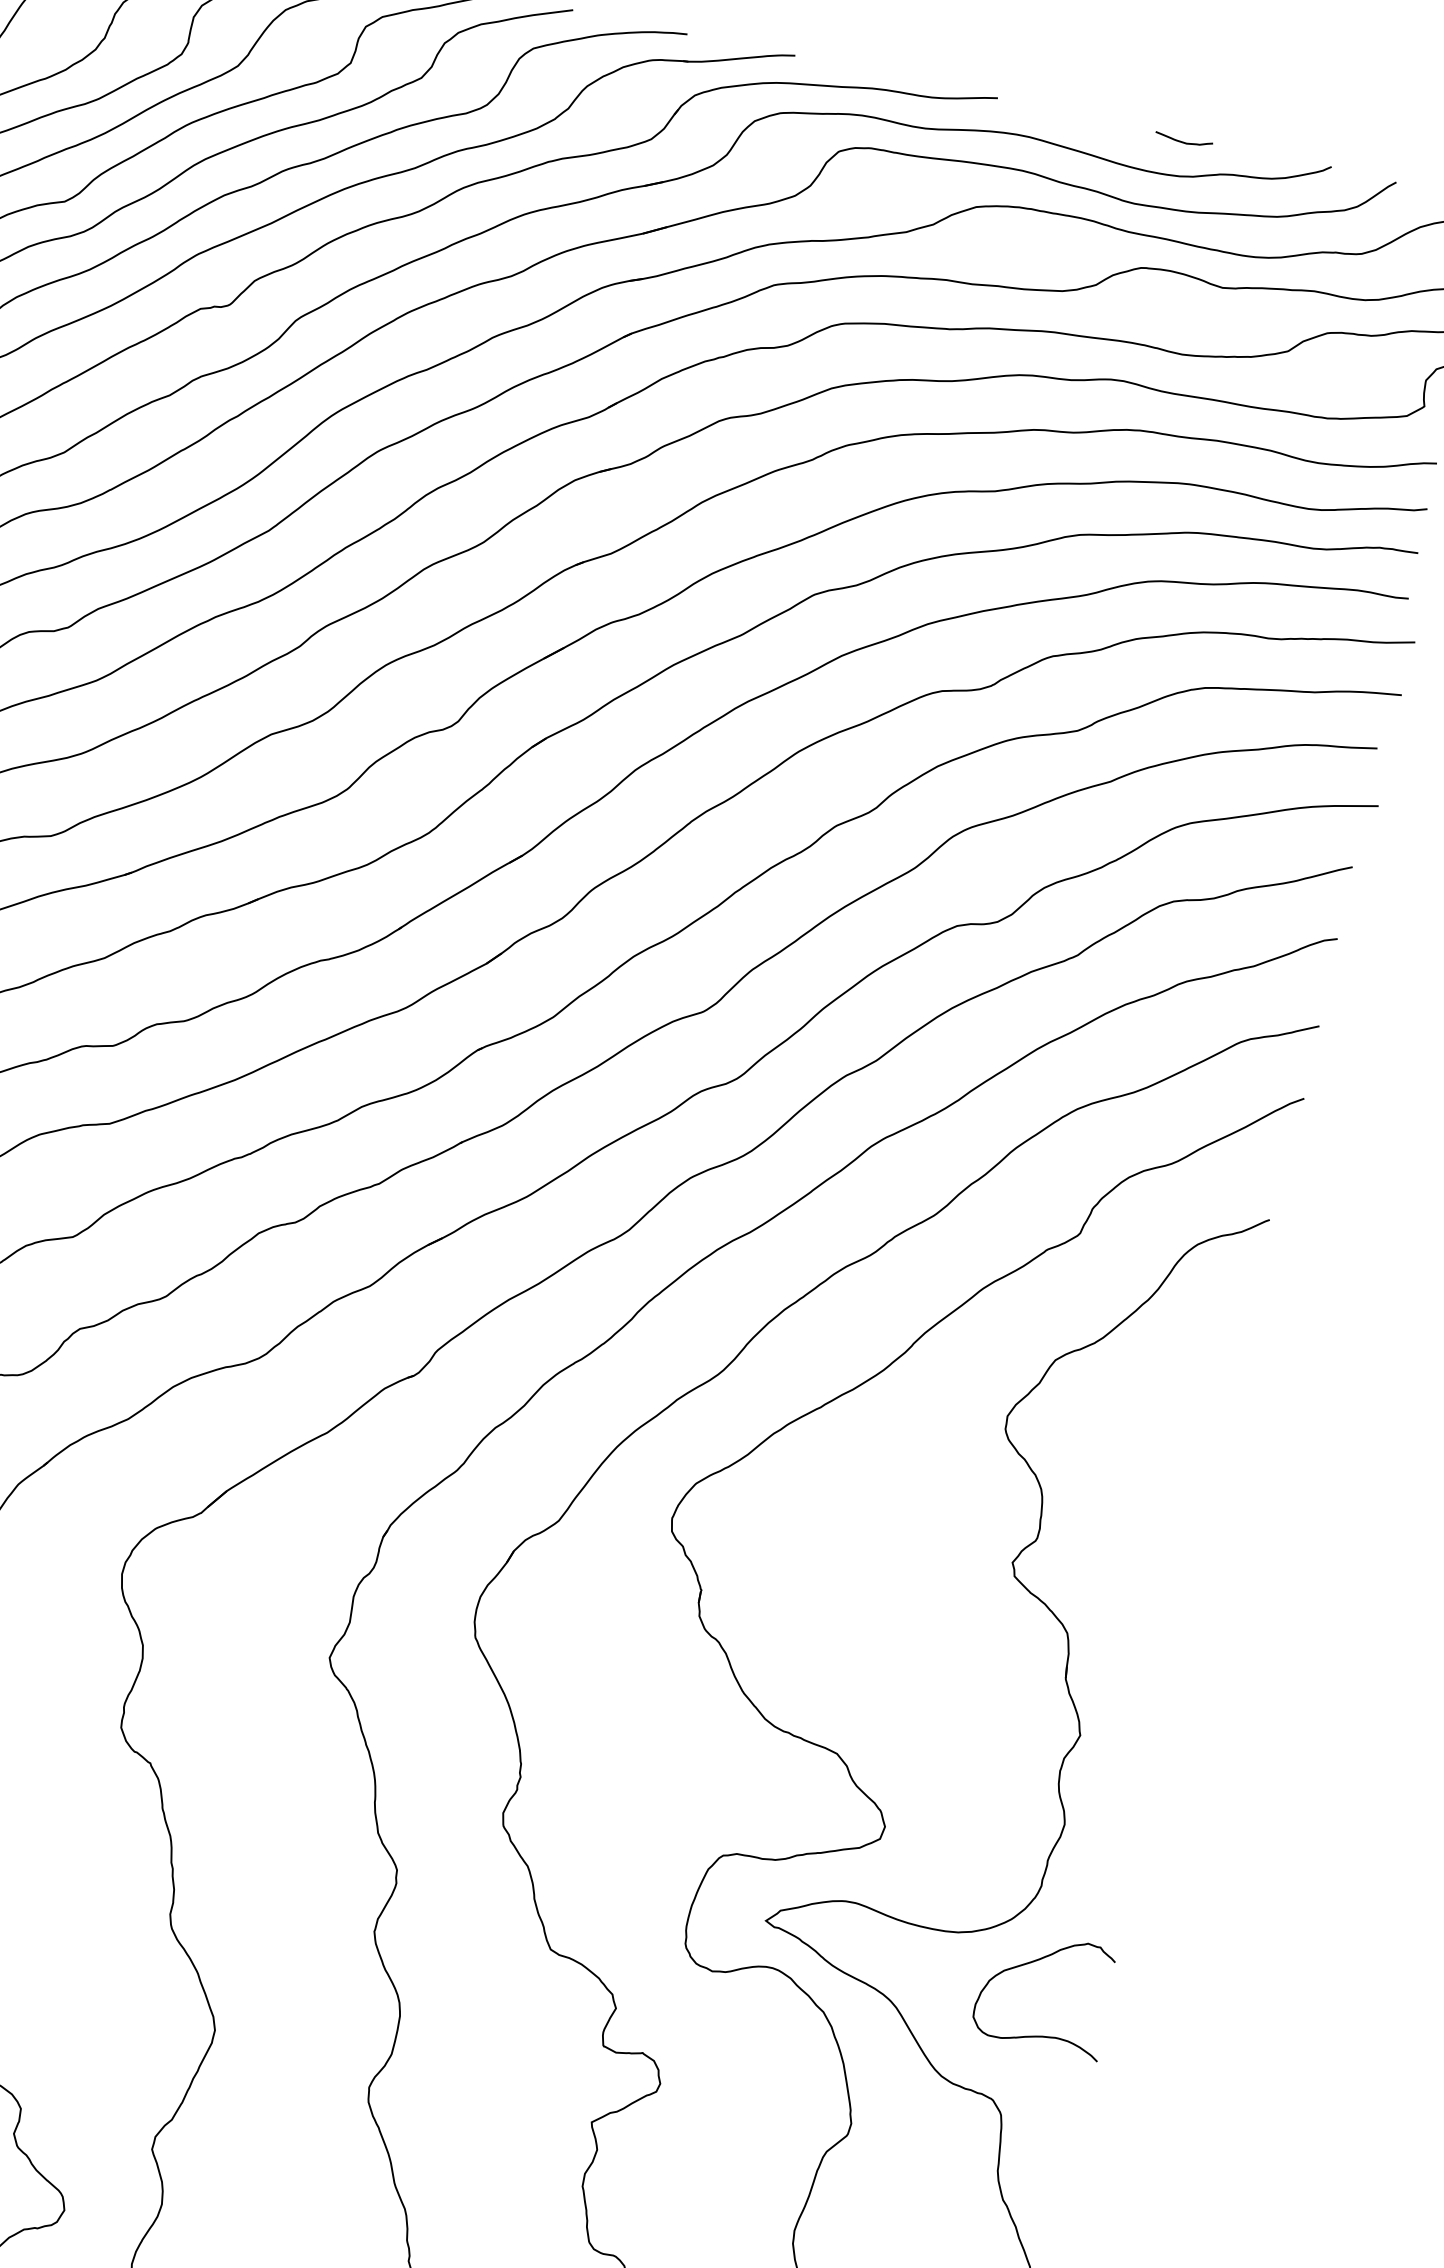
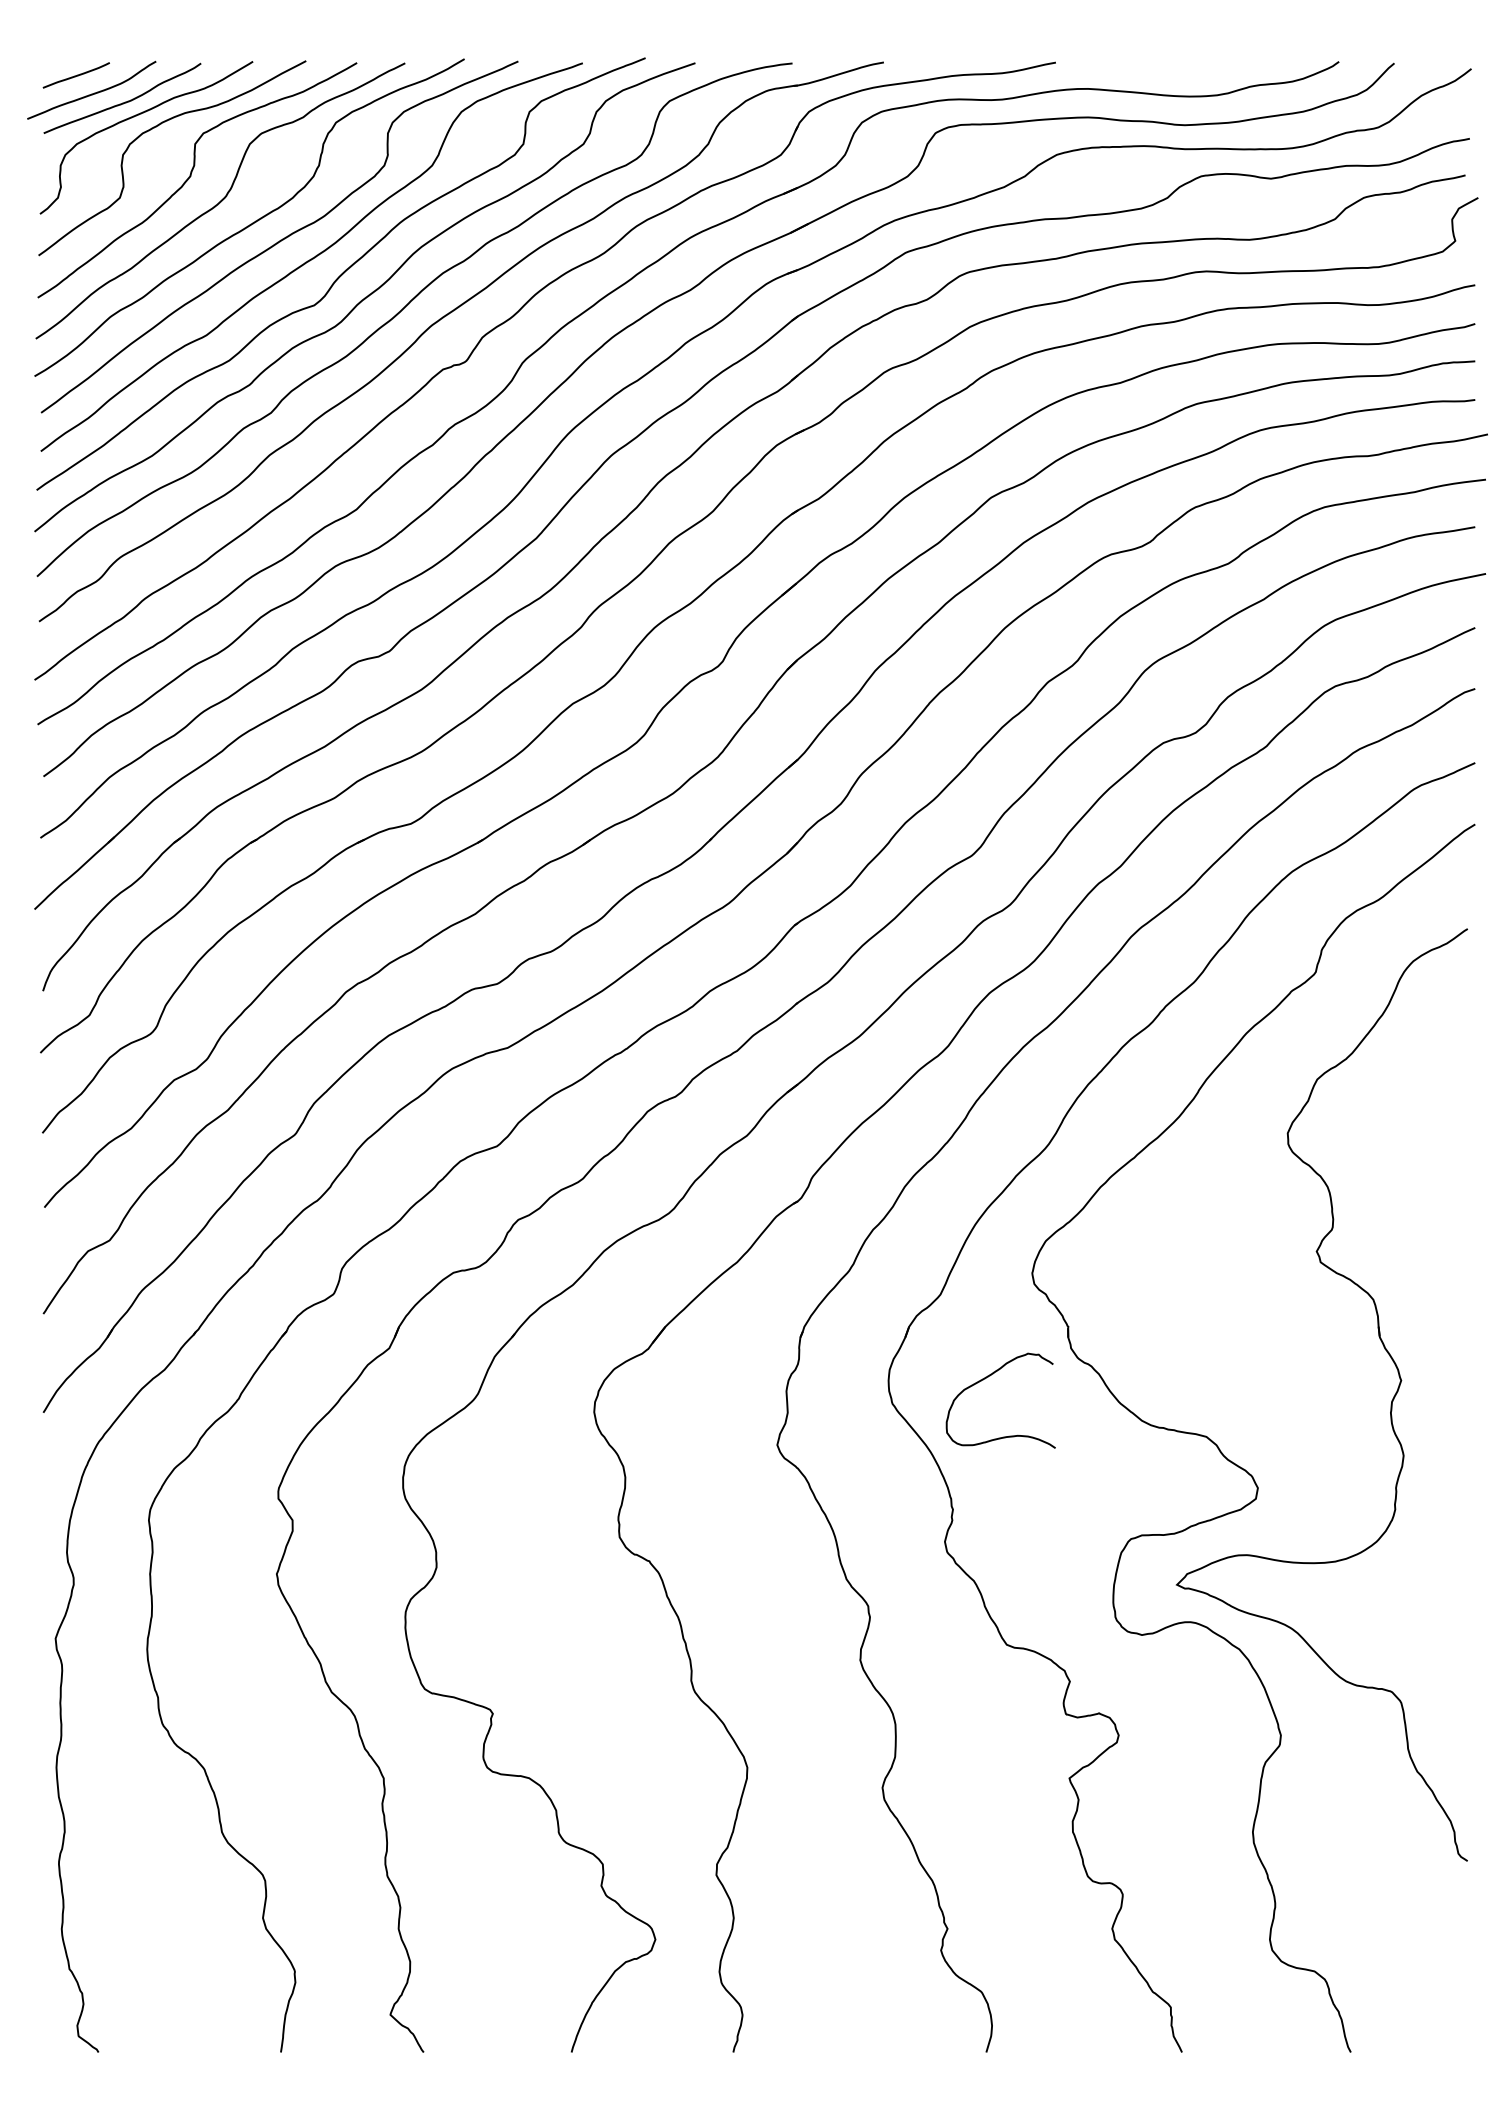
curve: (1183, 141) -> (1214, 66), removed
curve: (1031, 1963) -> (985, 1379), moved

